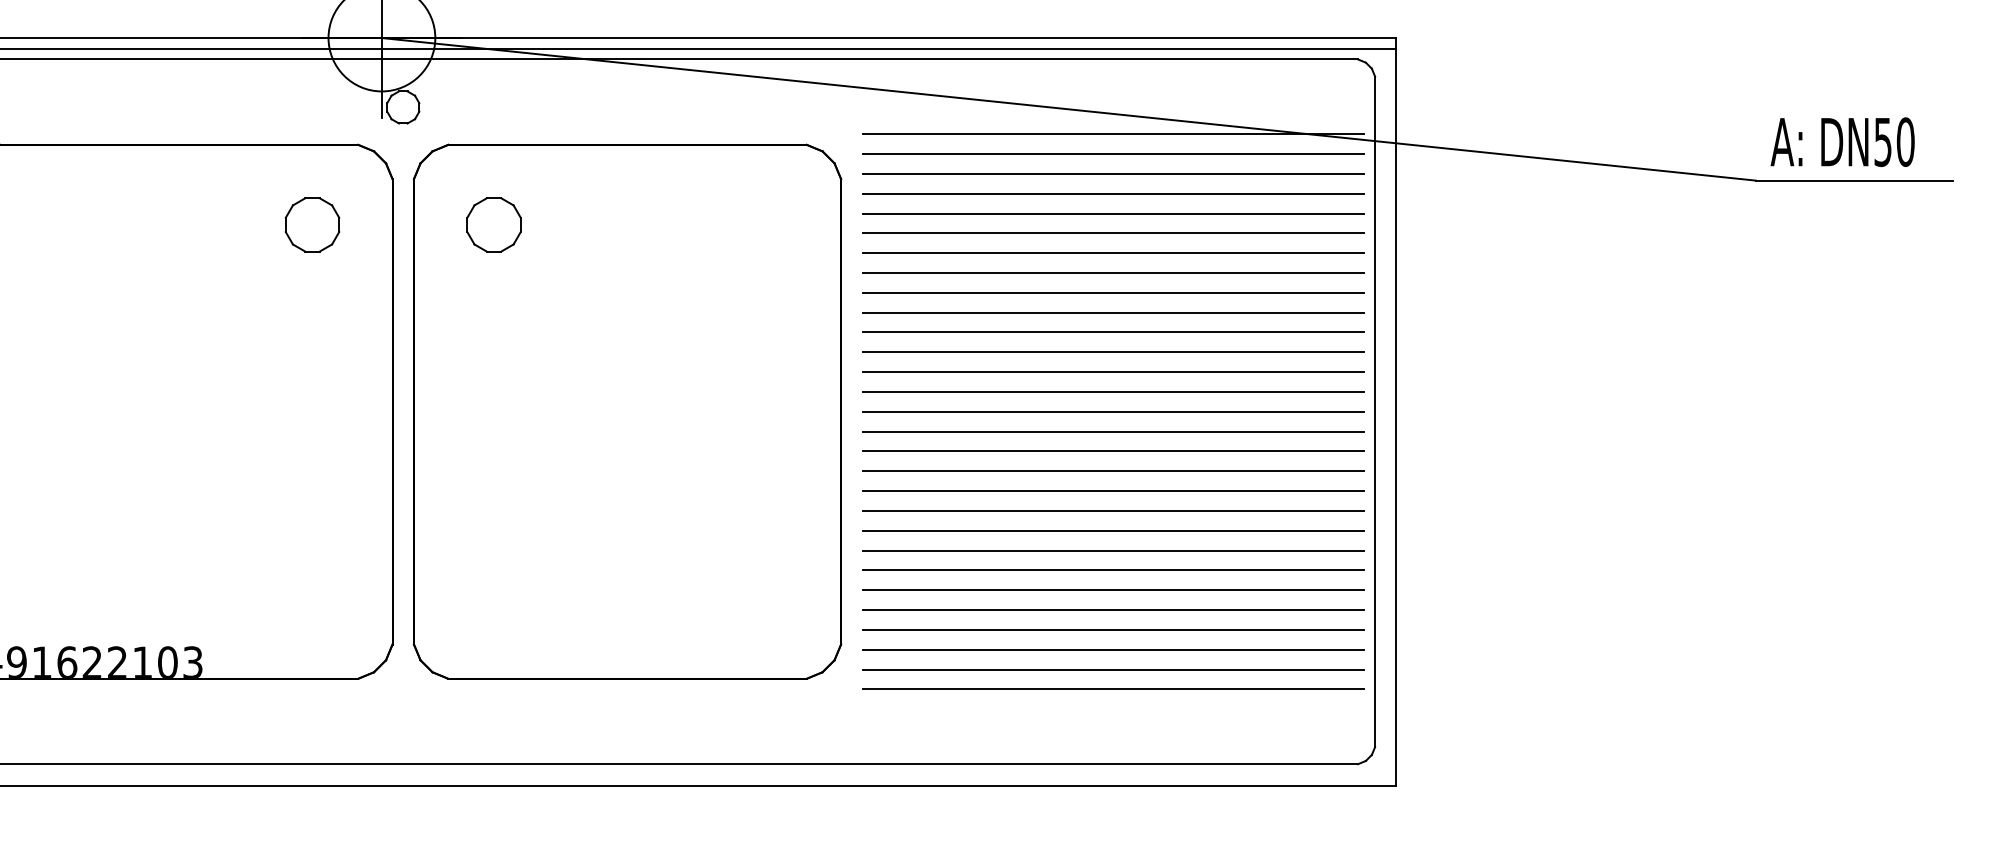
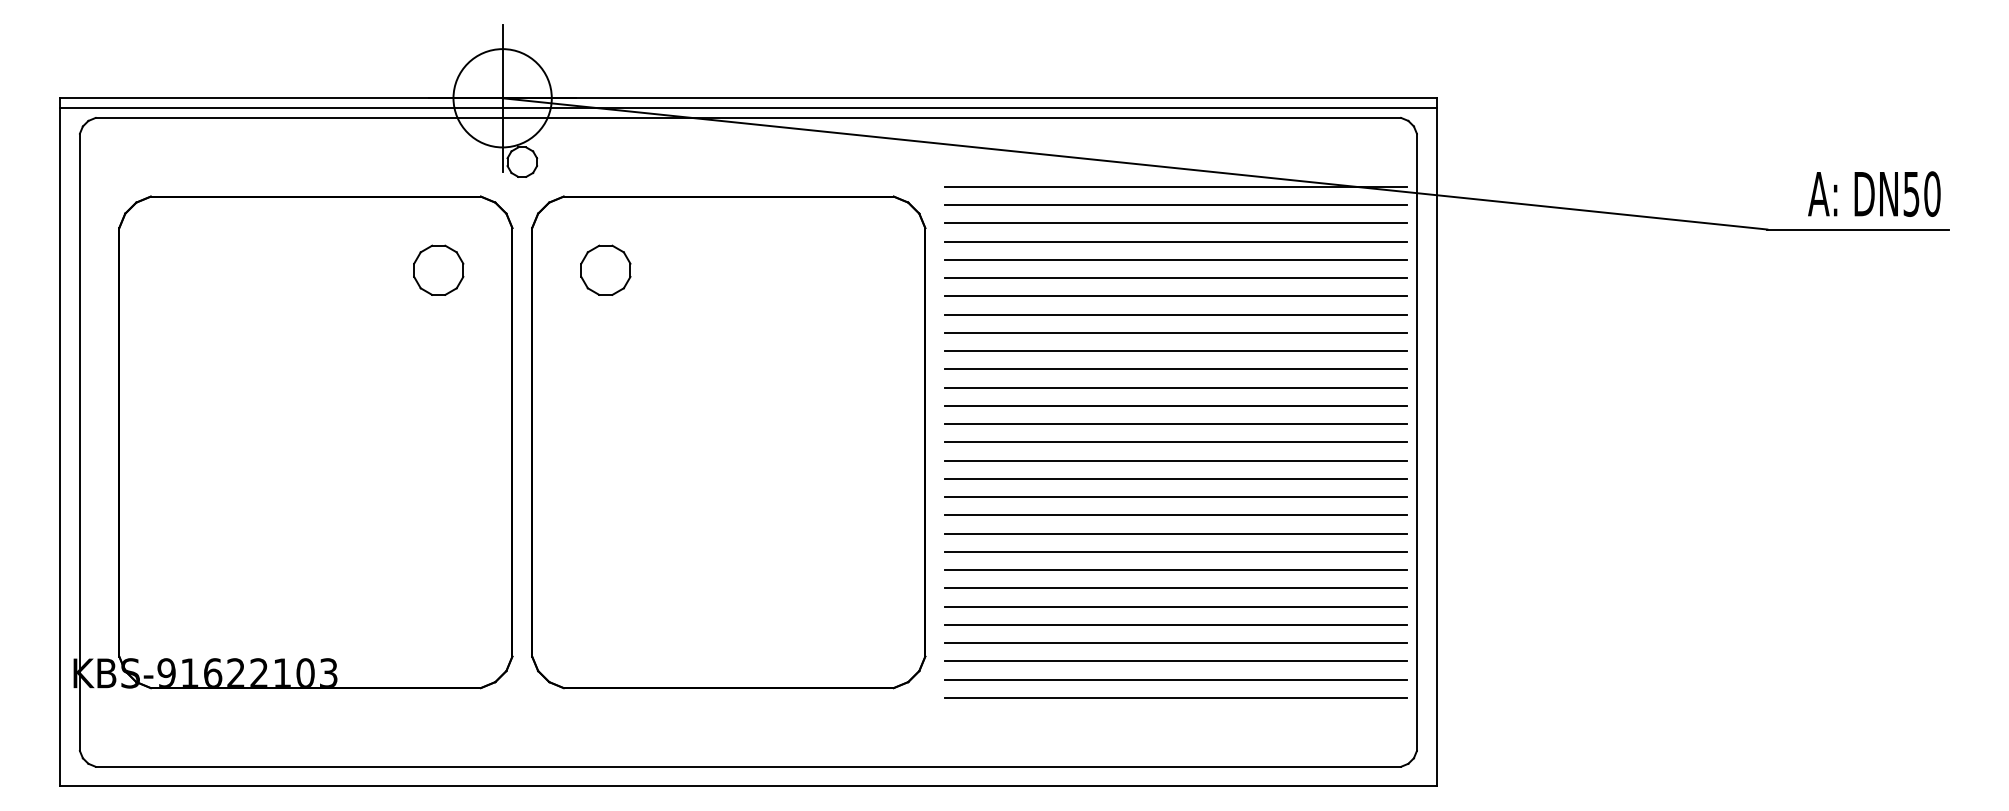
text: (1842, 141) -> (1874, 193), moved

